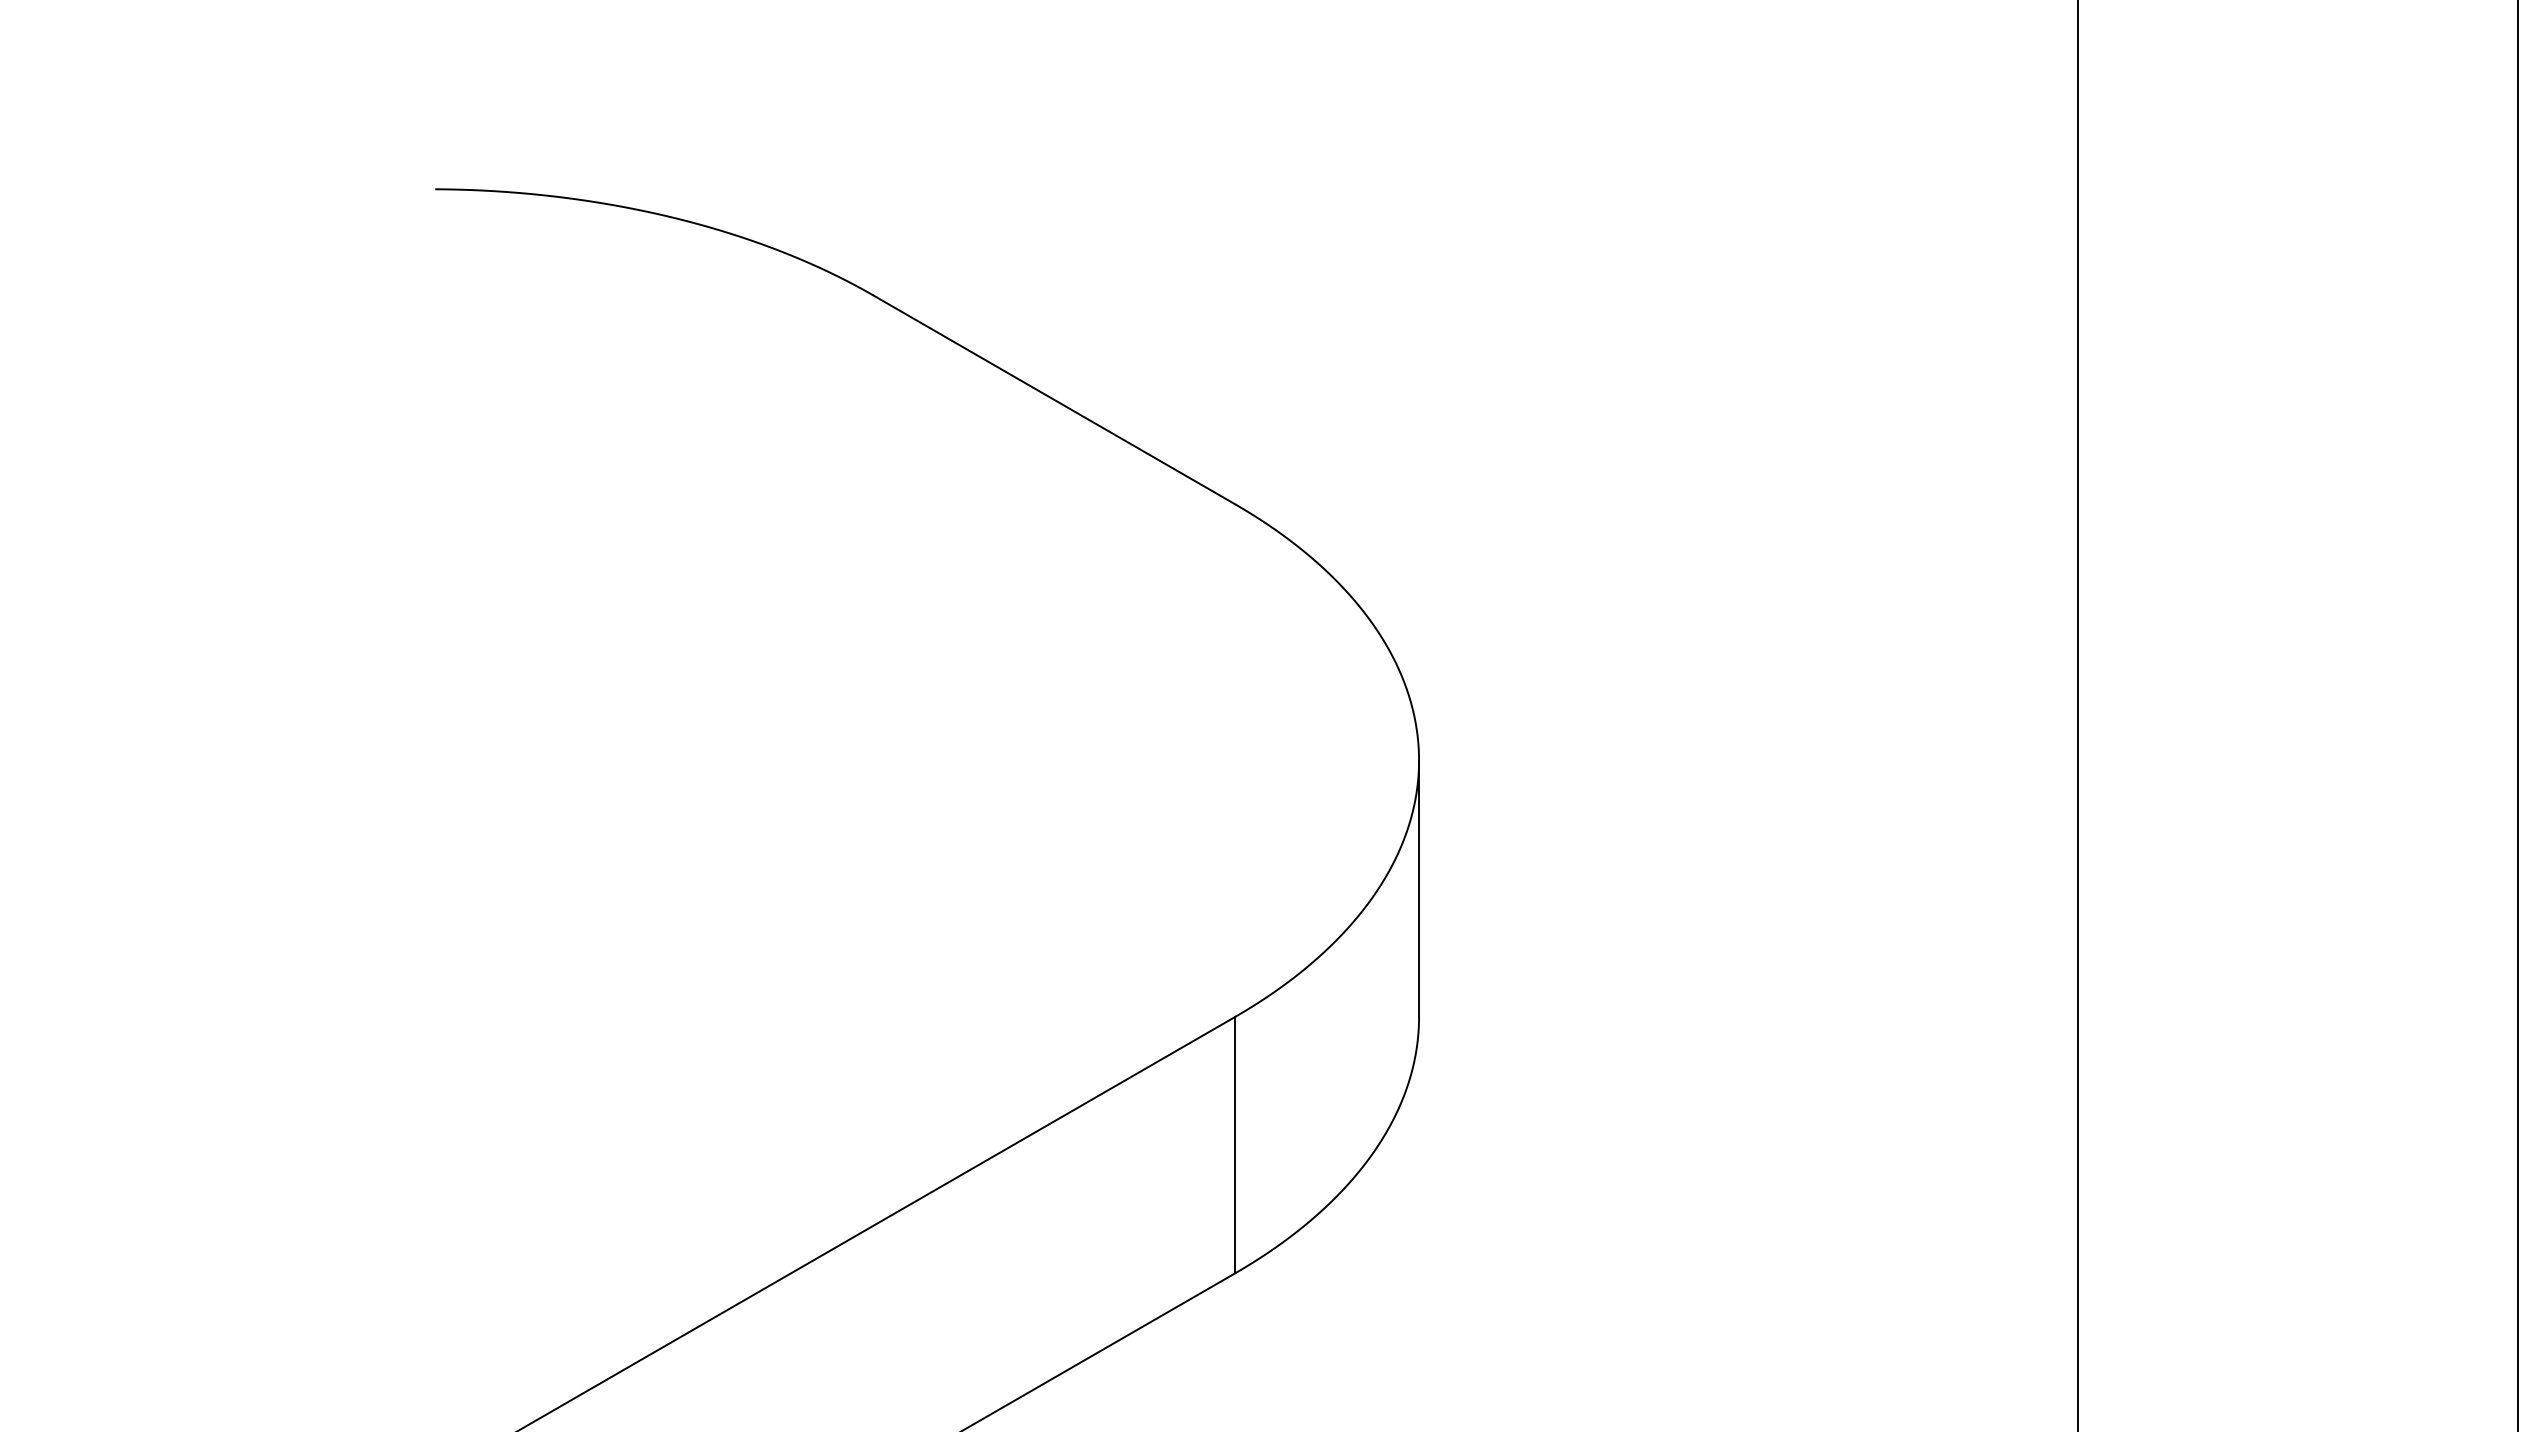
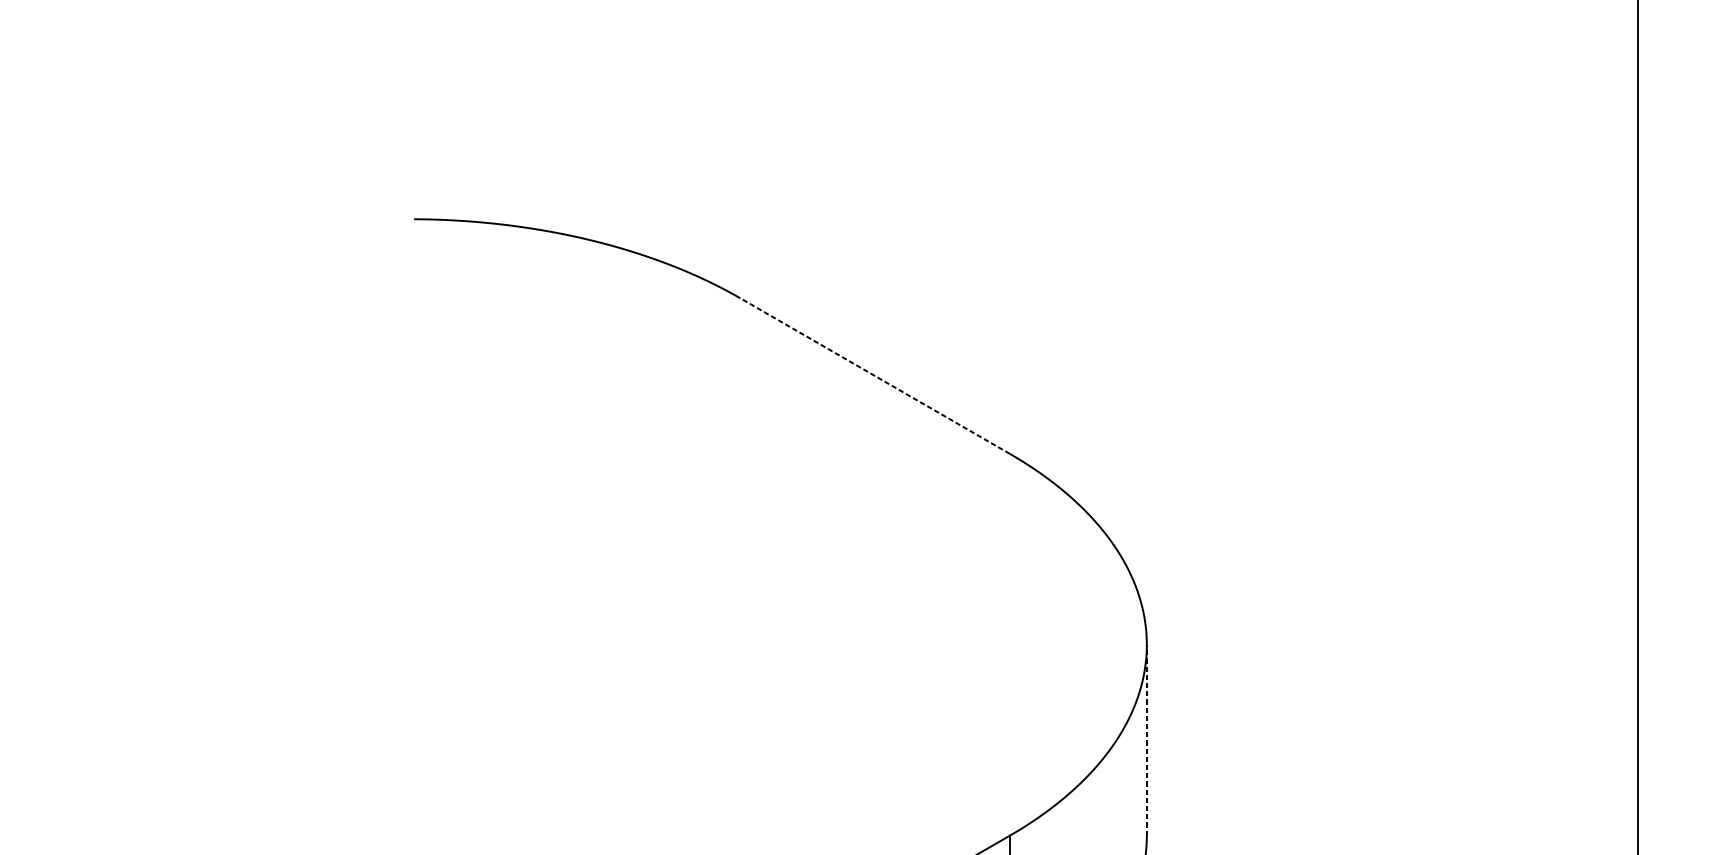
line: (1054, 399) -> (875, 375), solid -> dashed
line: (1419, 888) -> (1147, 740), solid -> dashed

